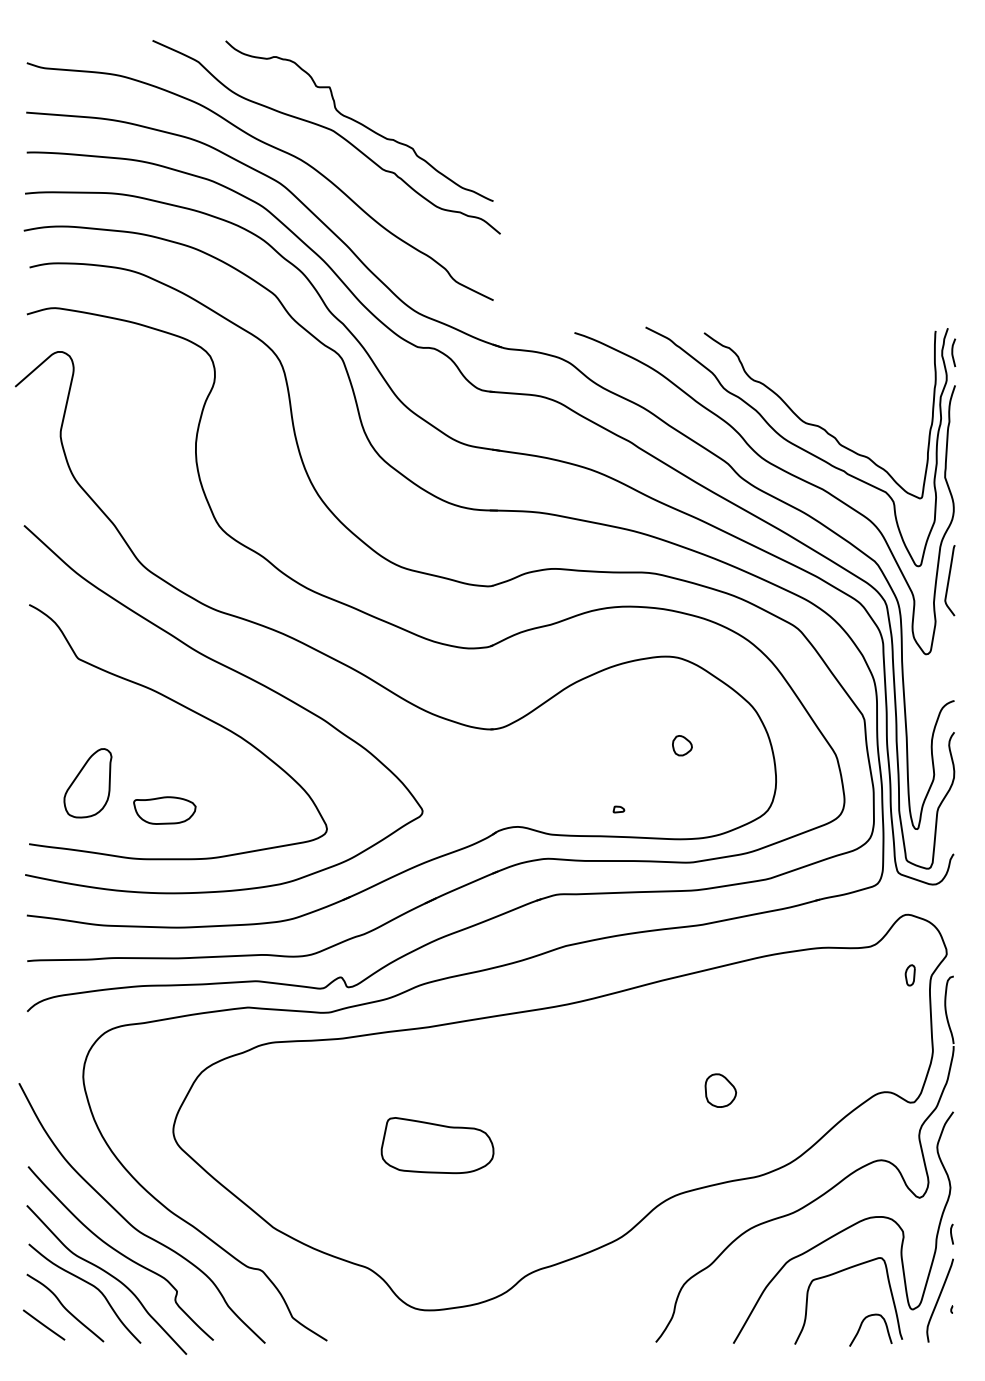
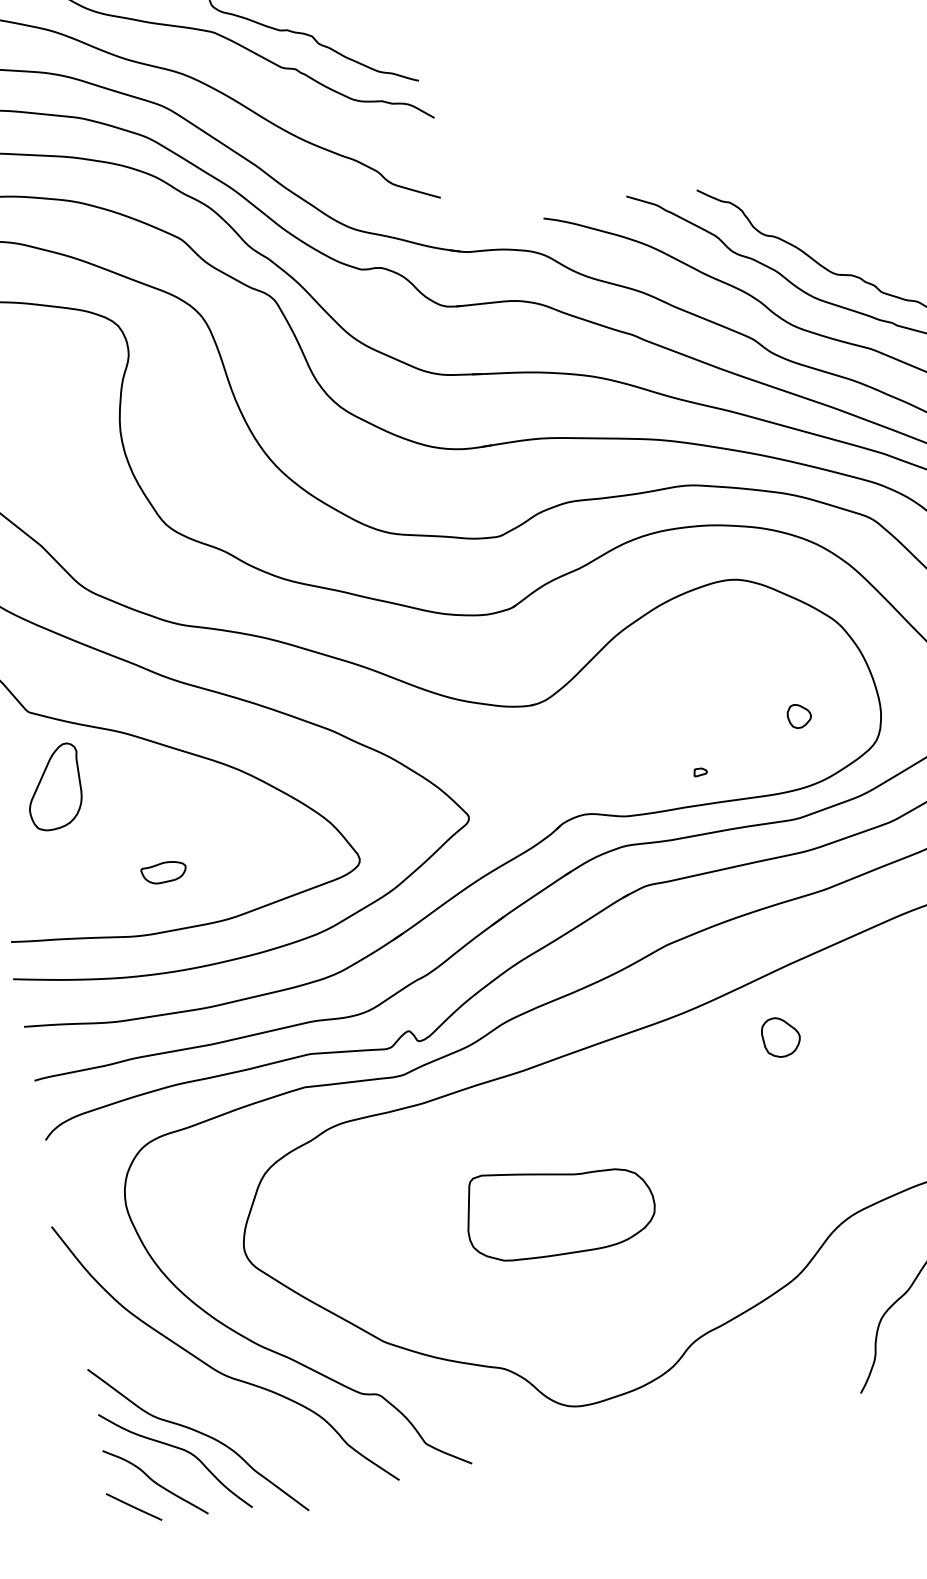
part: (682, 745) -> (799, 715), moved
part: (87, 783) -> (53, 787), moved
part: (164, 810) -> (163, 872), size x0.6
part: (720, 1090) -> (780, 1036), moved
part: (437, 1145) -> (559, 1208), size x1.4
curve: (120, 1253) -> (208, 1405), removed

